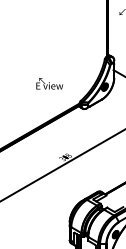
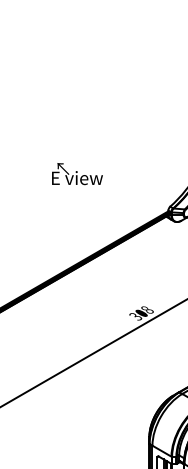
text: (49, 83) -> (76, 173), moved

